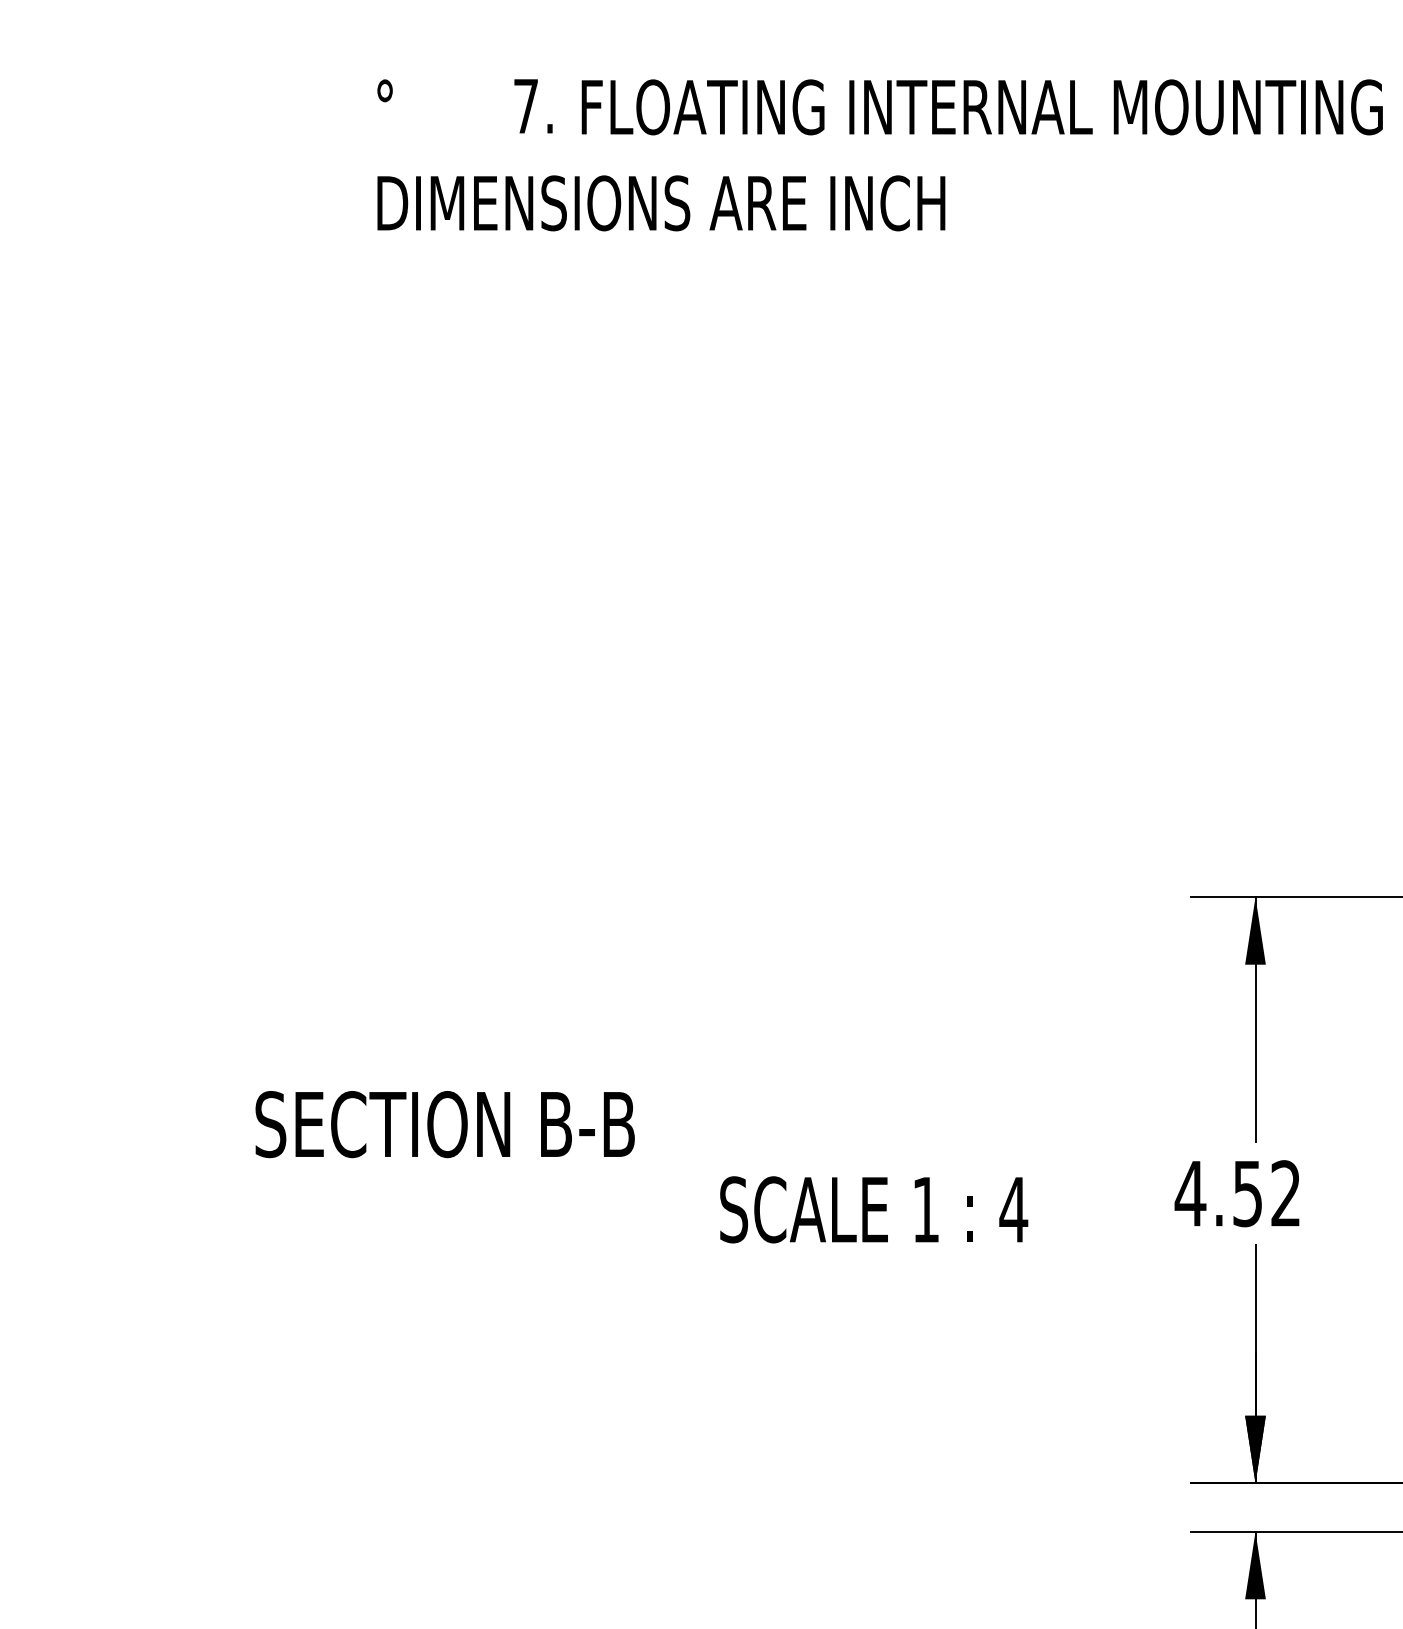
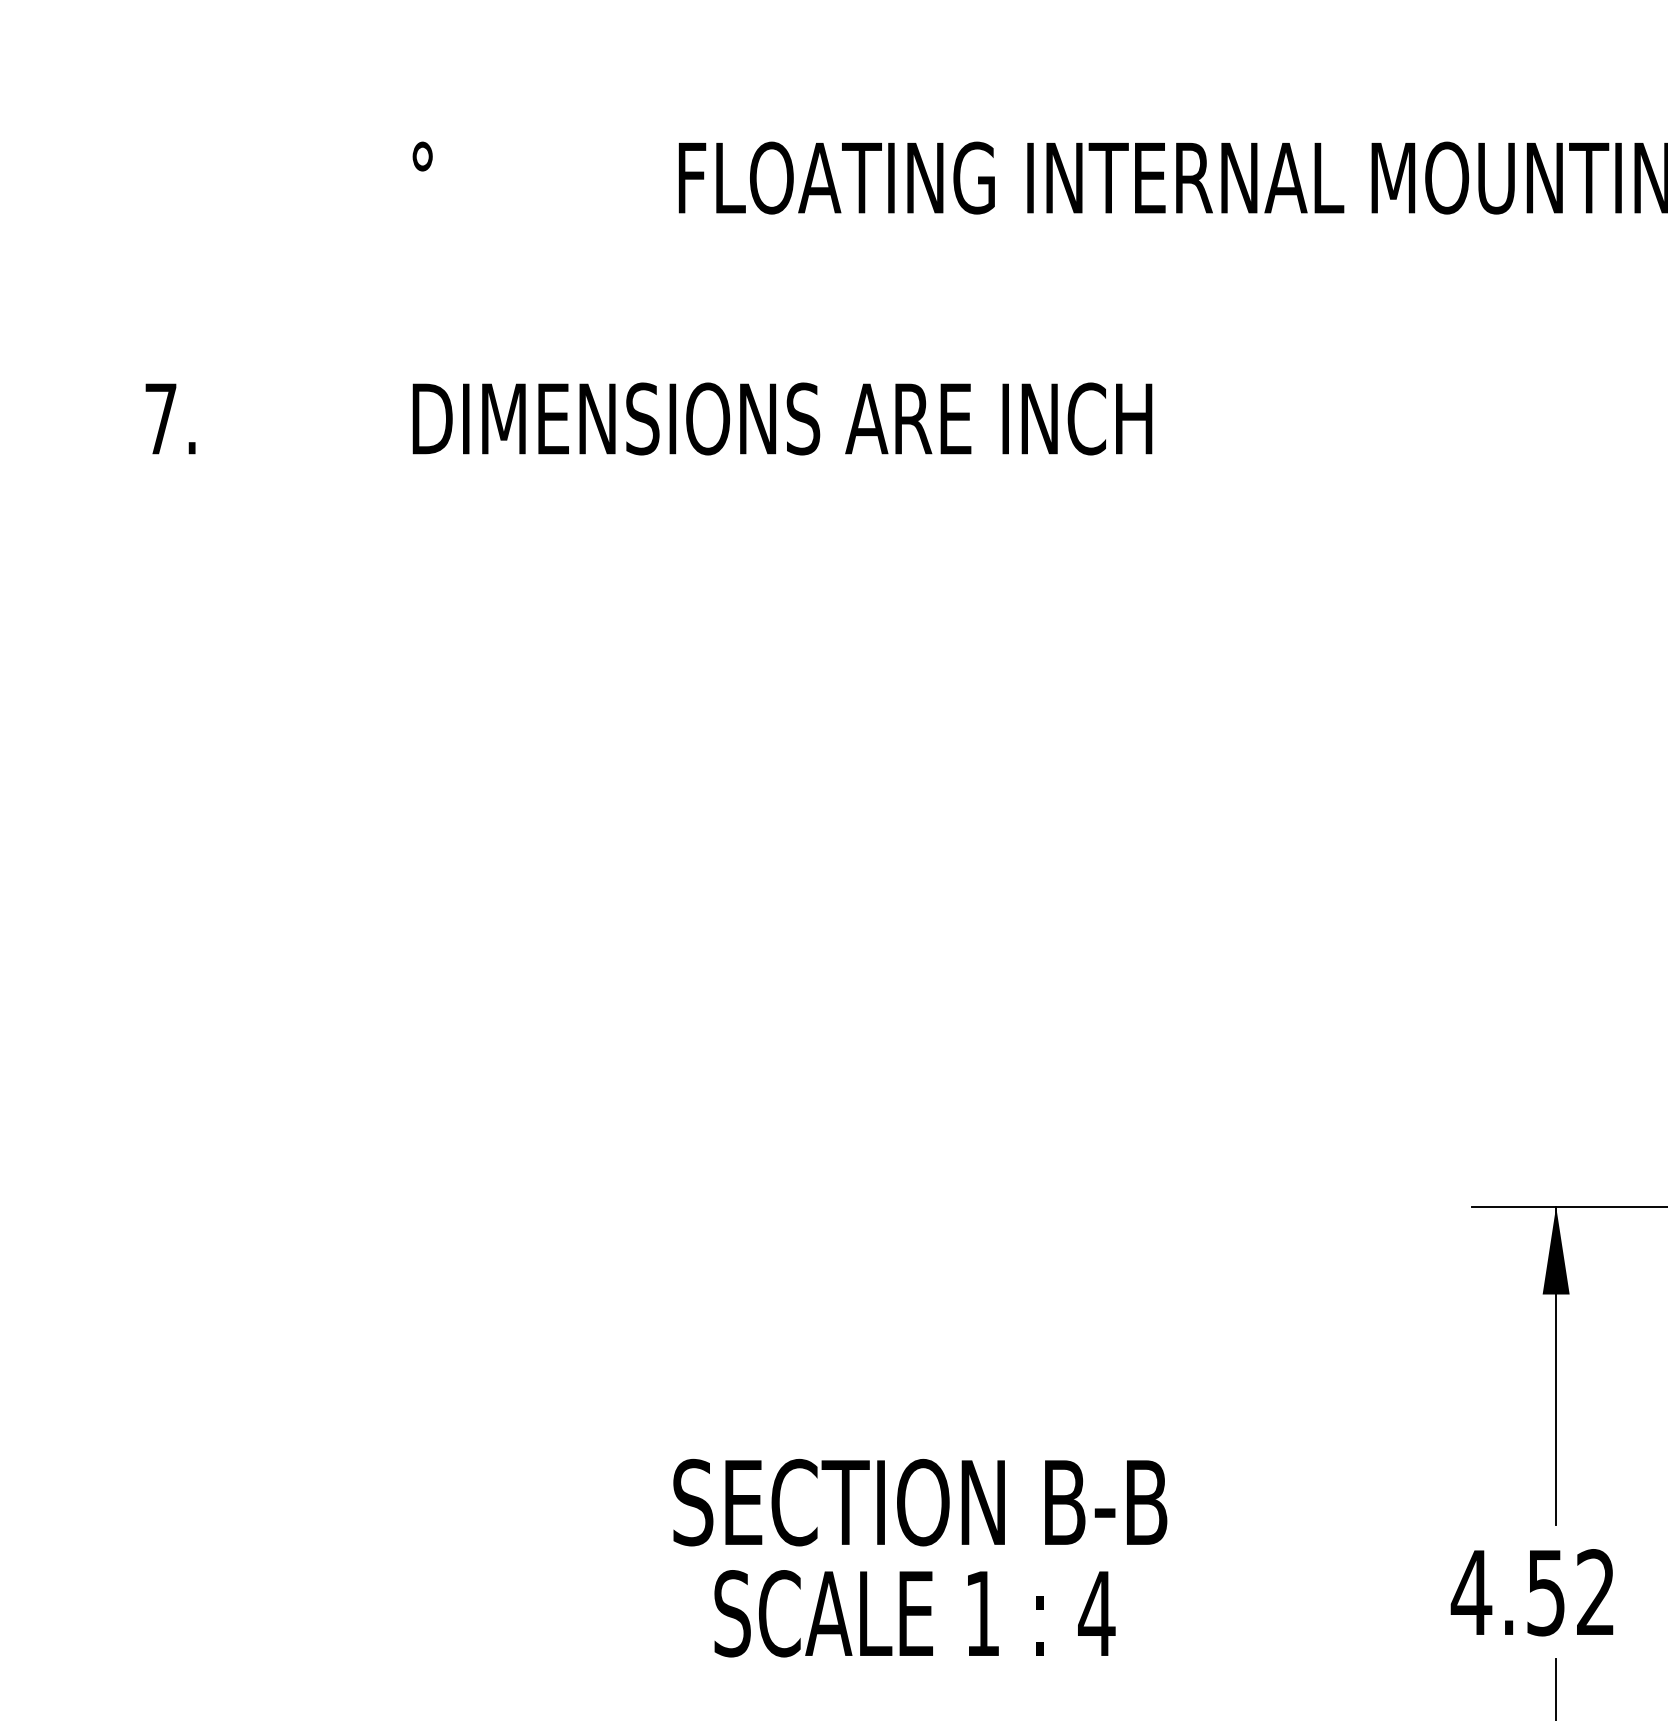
text: (533, 106) -> (170, 419), moved
text: (661, 203) -> (782, 419), moved
text: (444, 1124) -> (919, 1502), moved
text: (874, 1209) -> (915, 1613), moved

